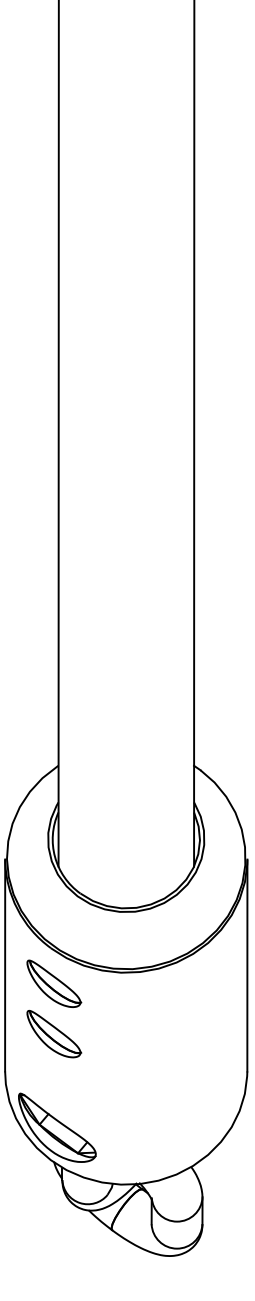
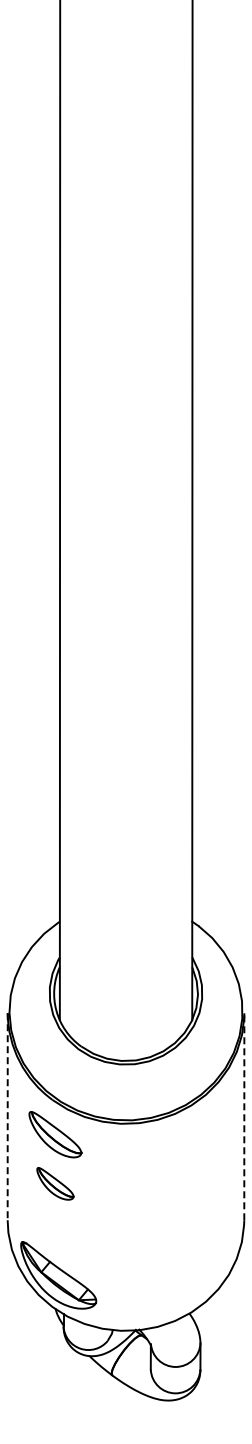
line: (247, 965) -> (244, 1116), solid -> dashed
line: (4, 966) -> (7, 1117), solid -> dashed
part: (54, 1033) -> (55, 1183), size x0.7

